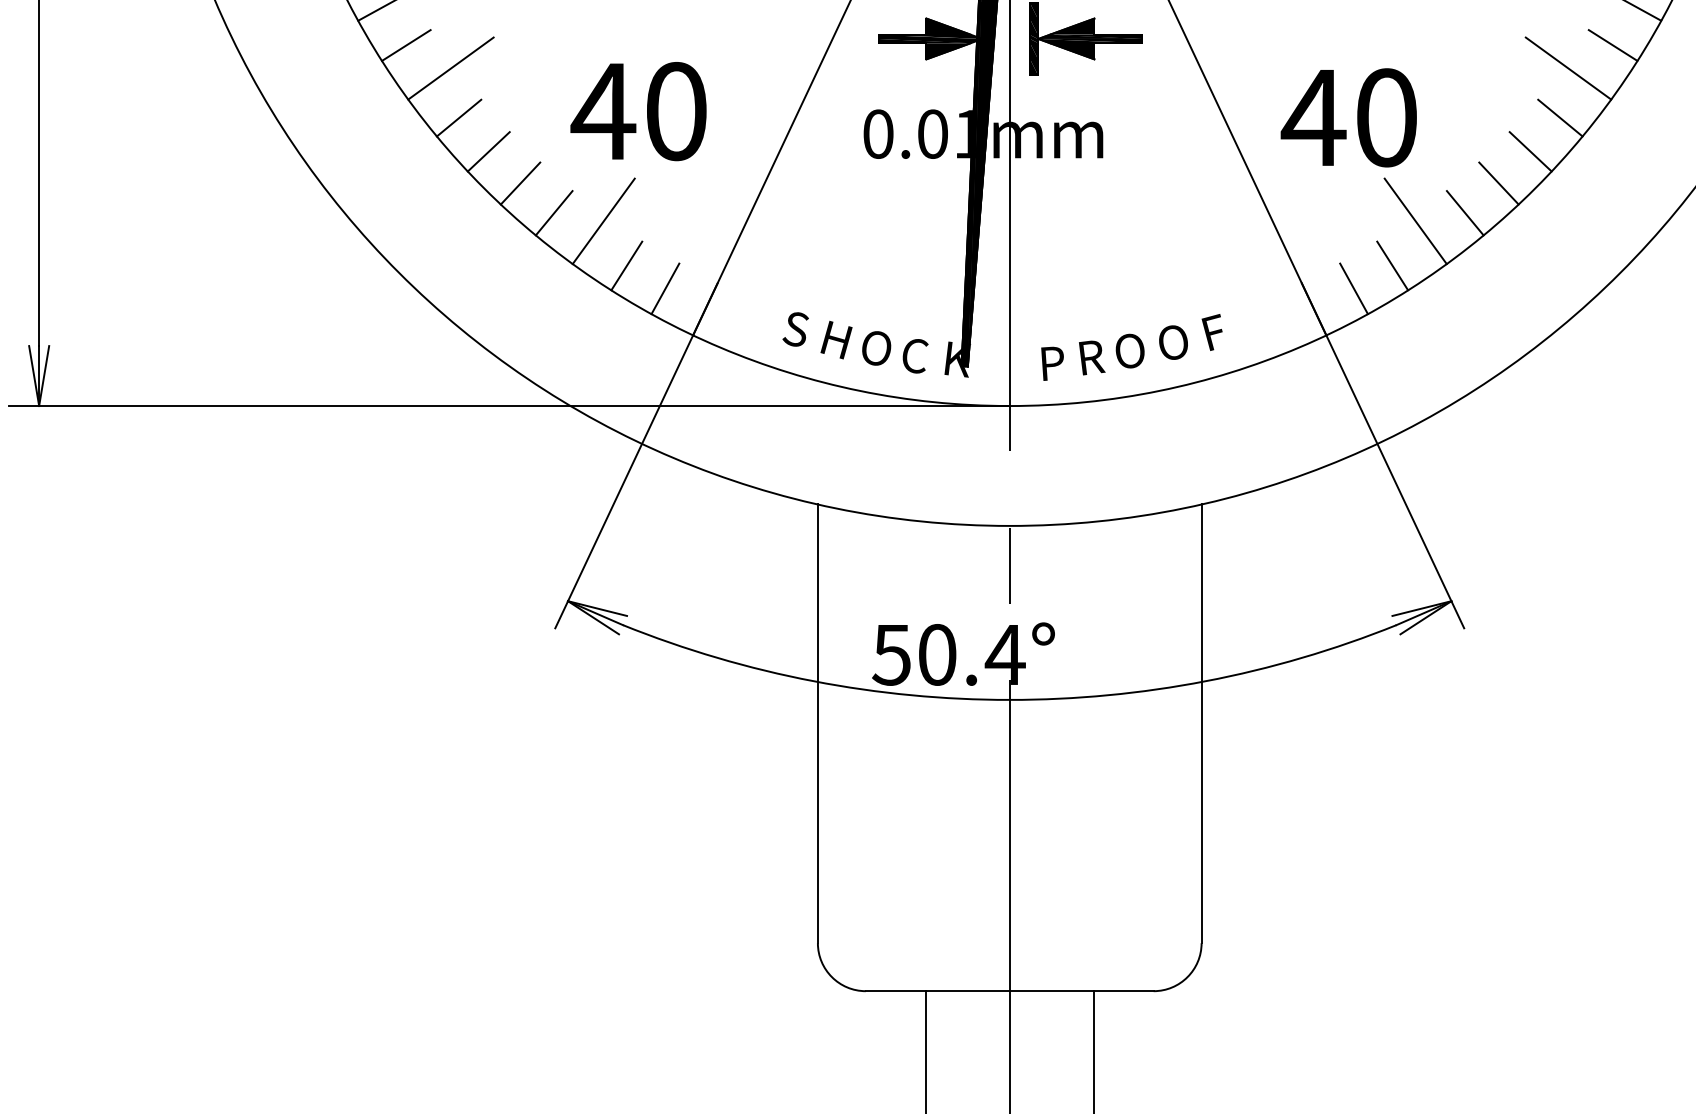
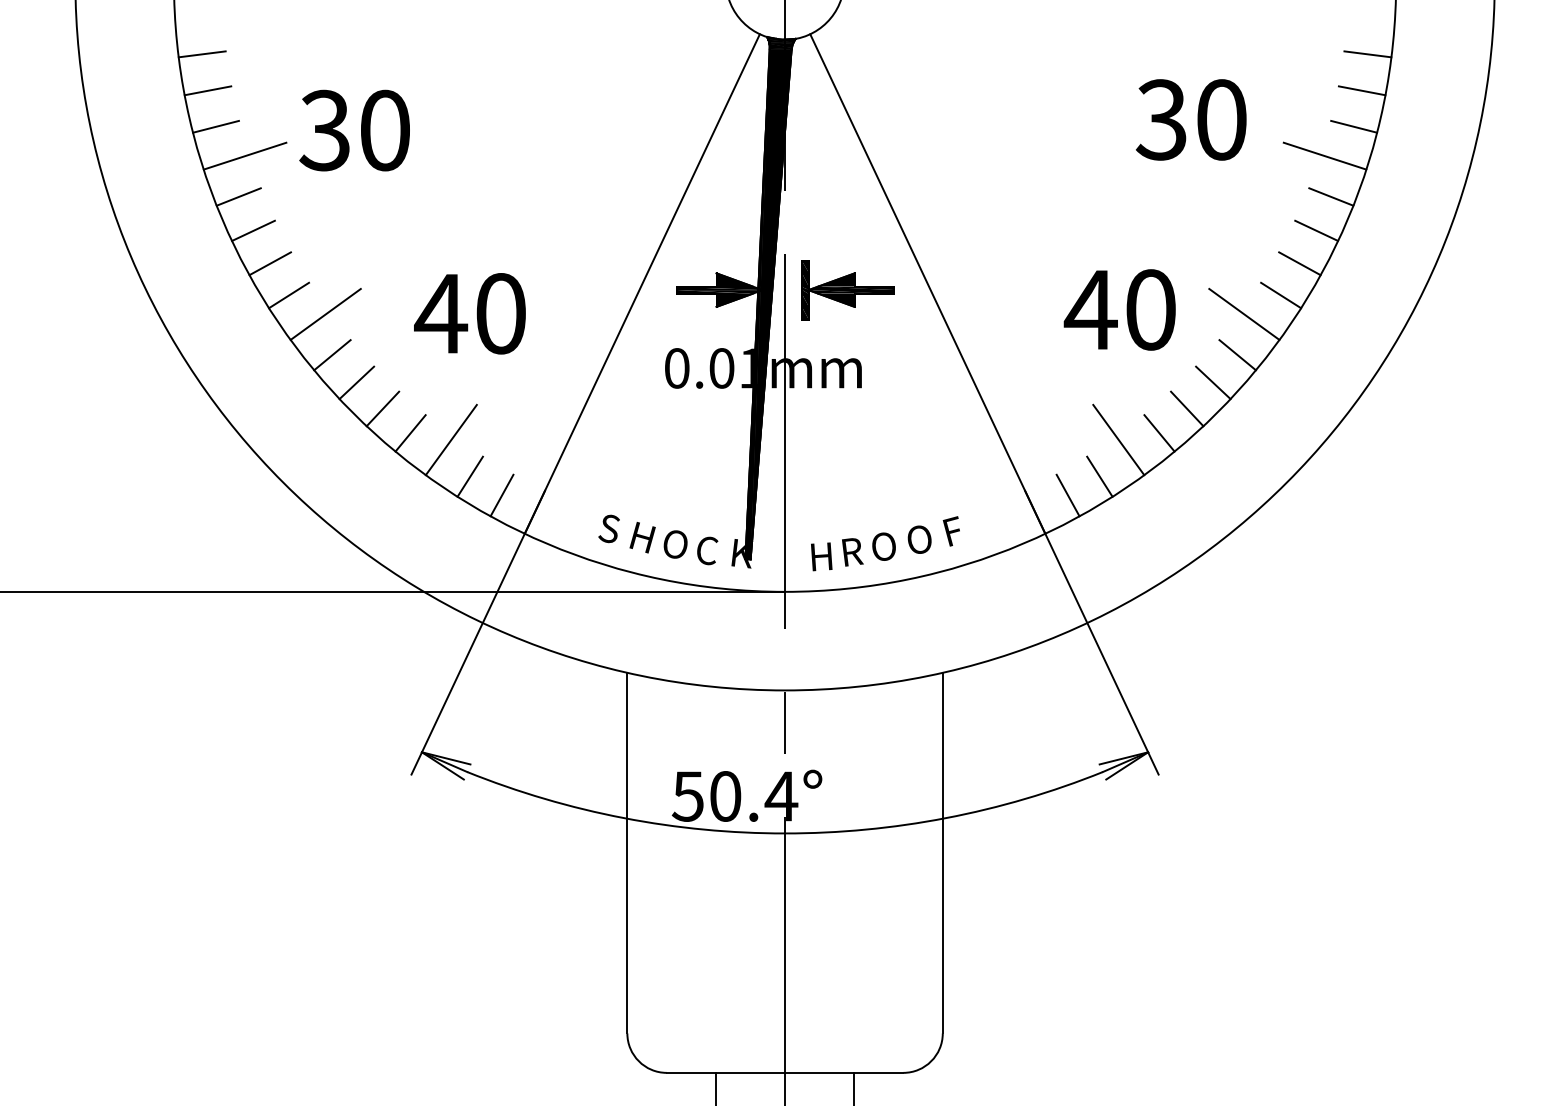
text: (638, 111) -> (469, 313), moved
text: (1348, 117) -> (1119, 309), moved
text: (1056, 363) -> (823, 556), P -> H

